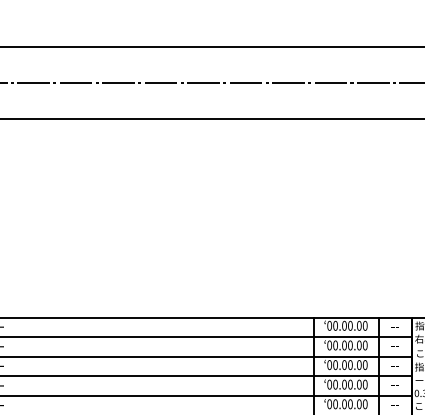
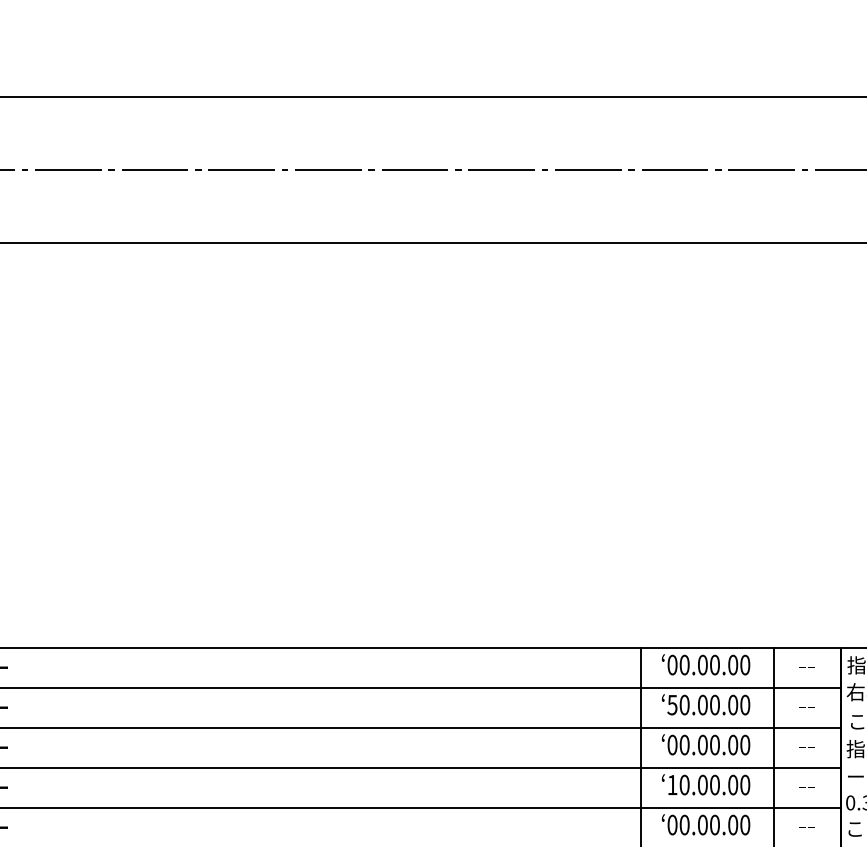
text: (329, 345) -> (672, 705), 00.00.00 -> 50.00.00
text: (329, 384) -> (672, 784), 00.00.00 -> 10.00.00

